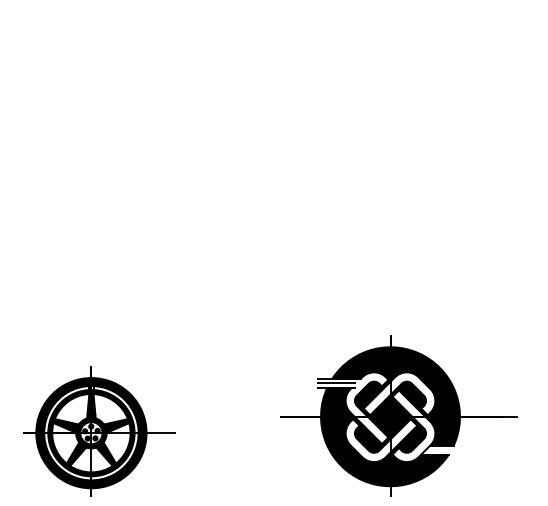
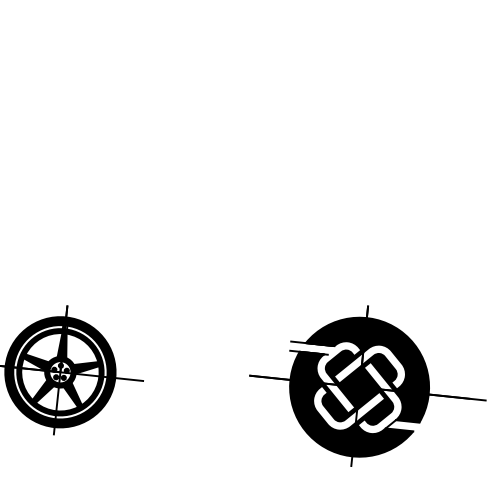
line: (336, 383) -> (309, 348), removed

